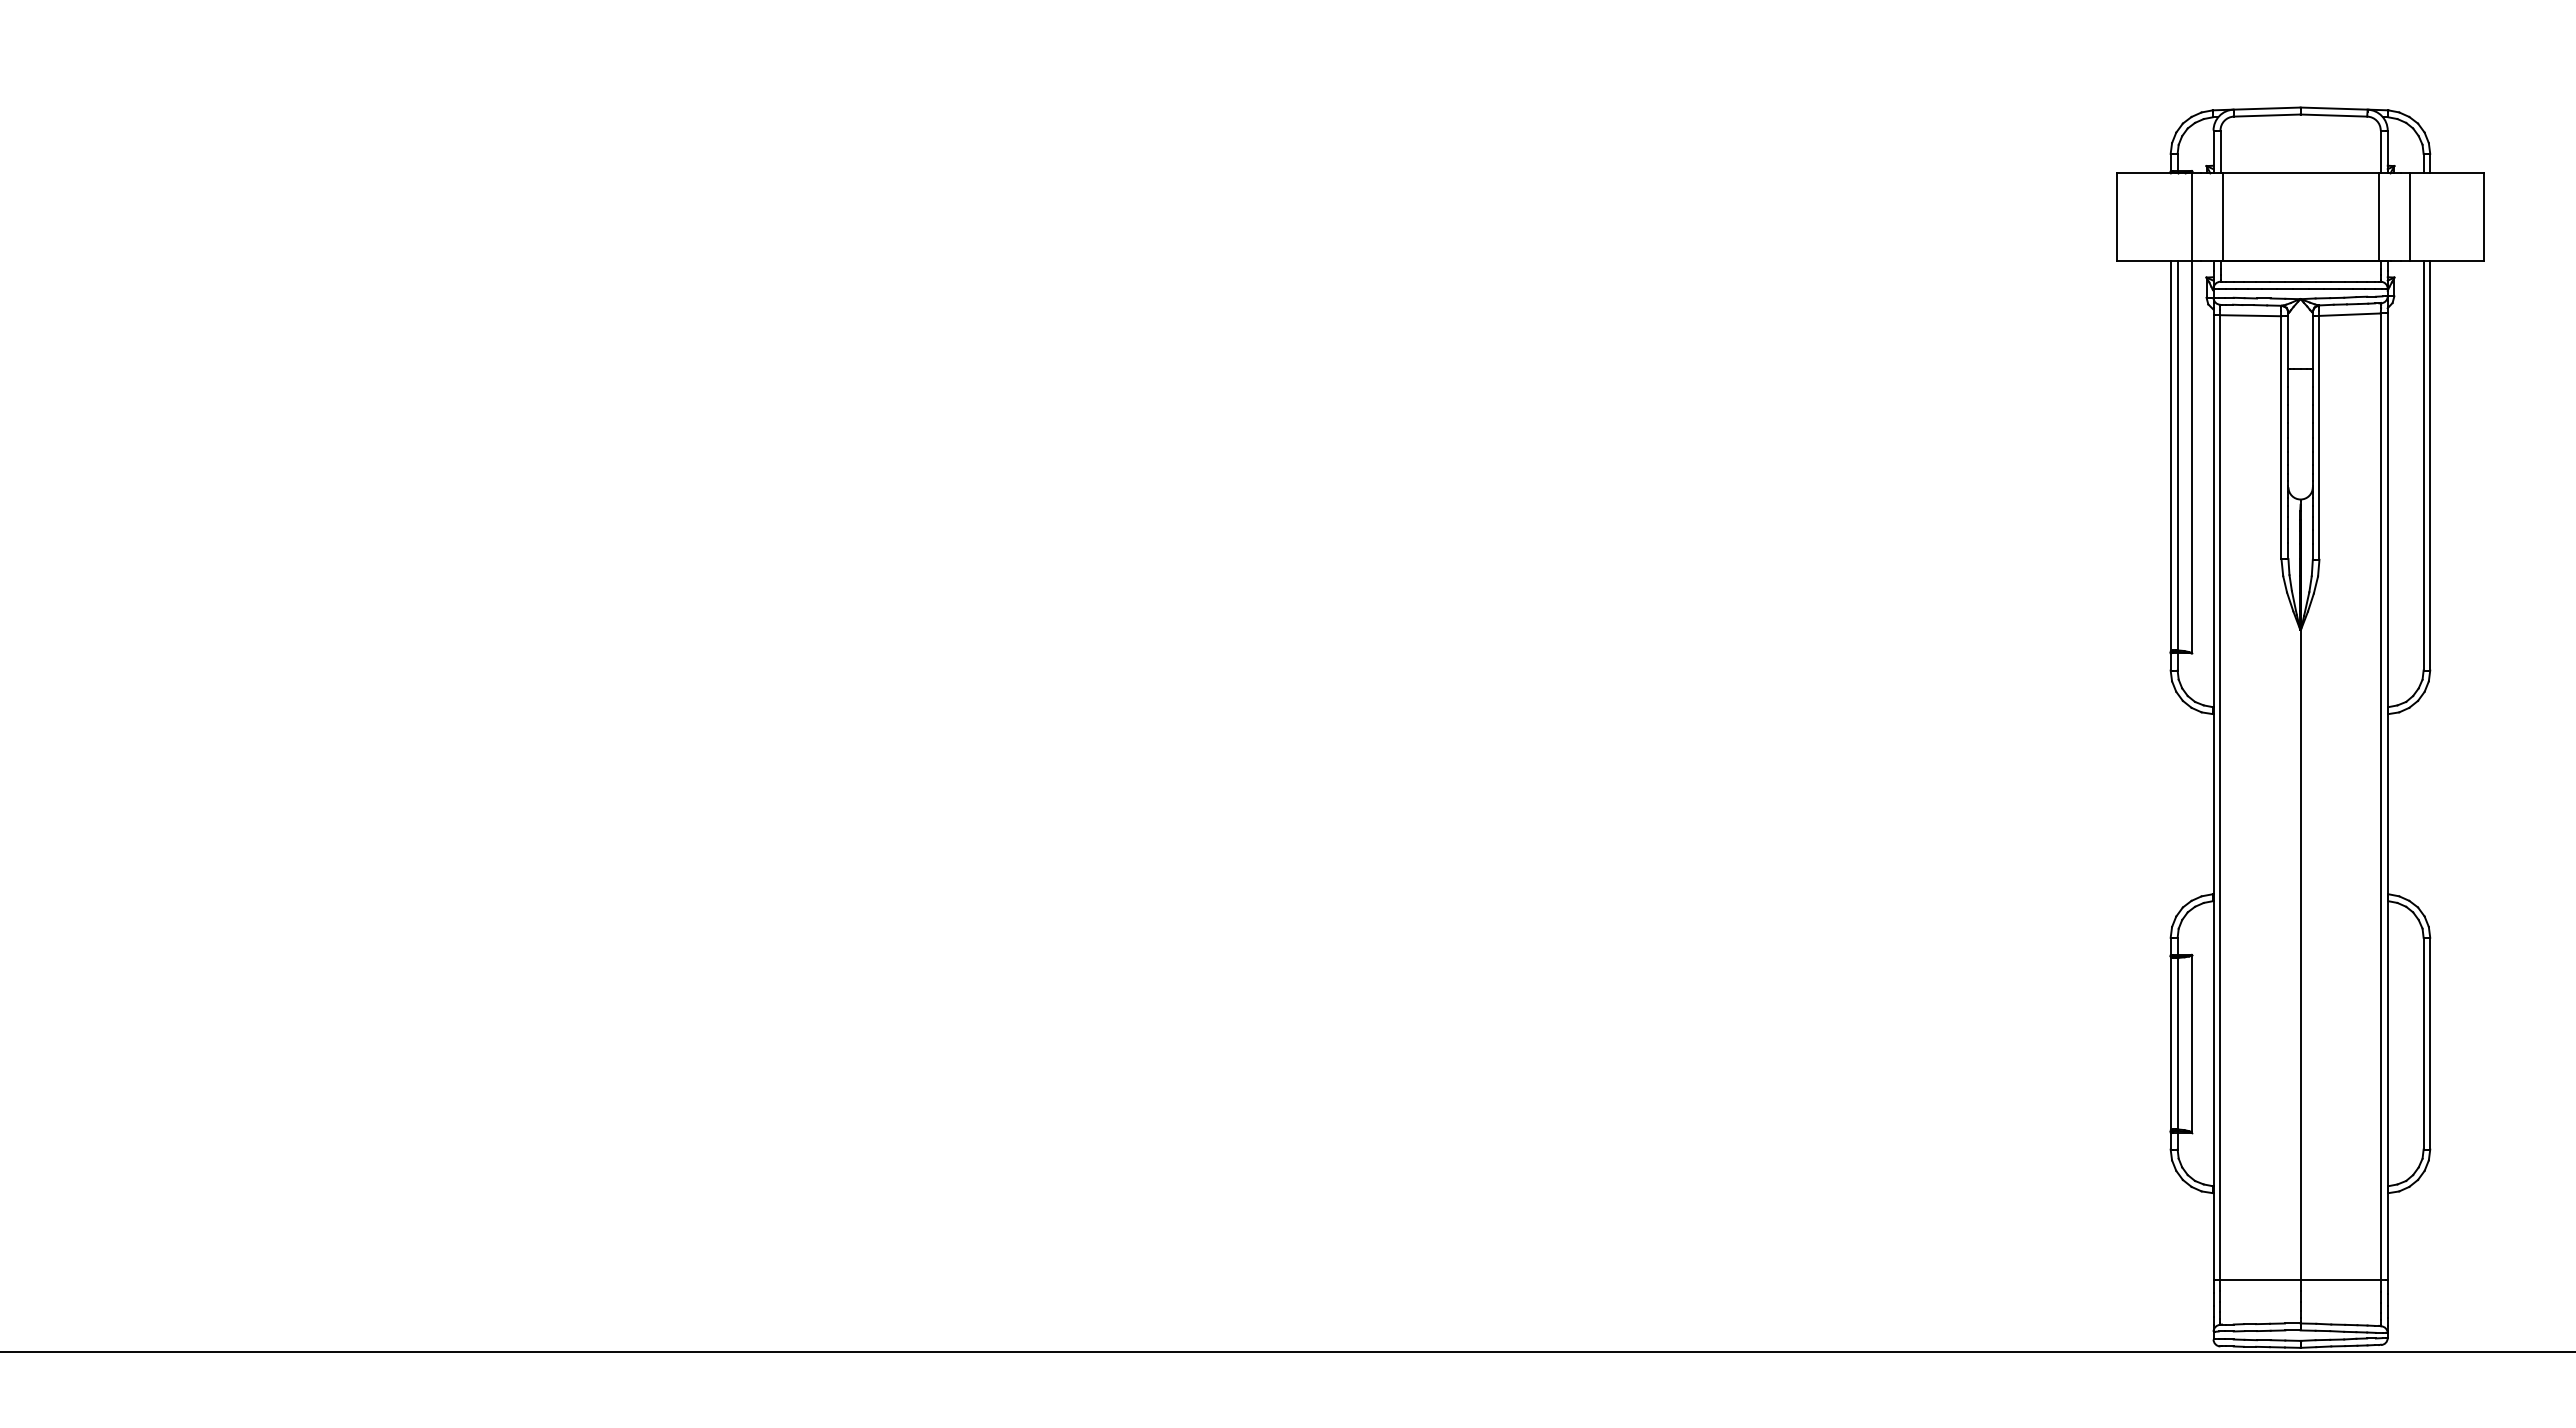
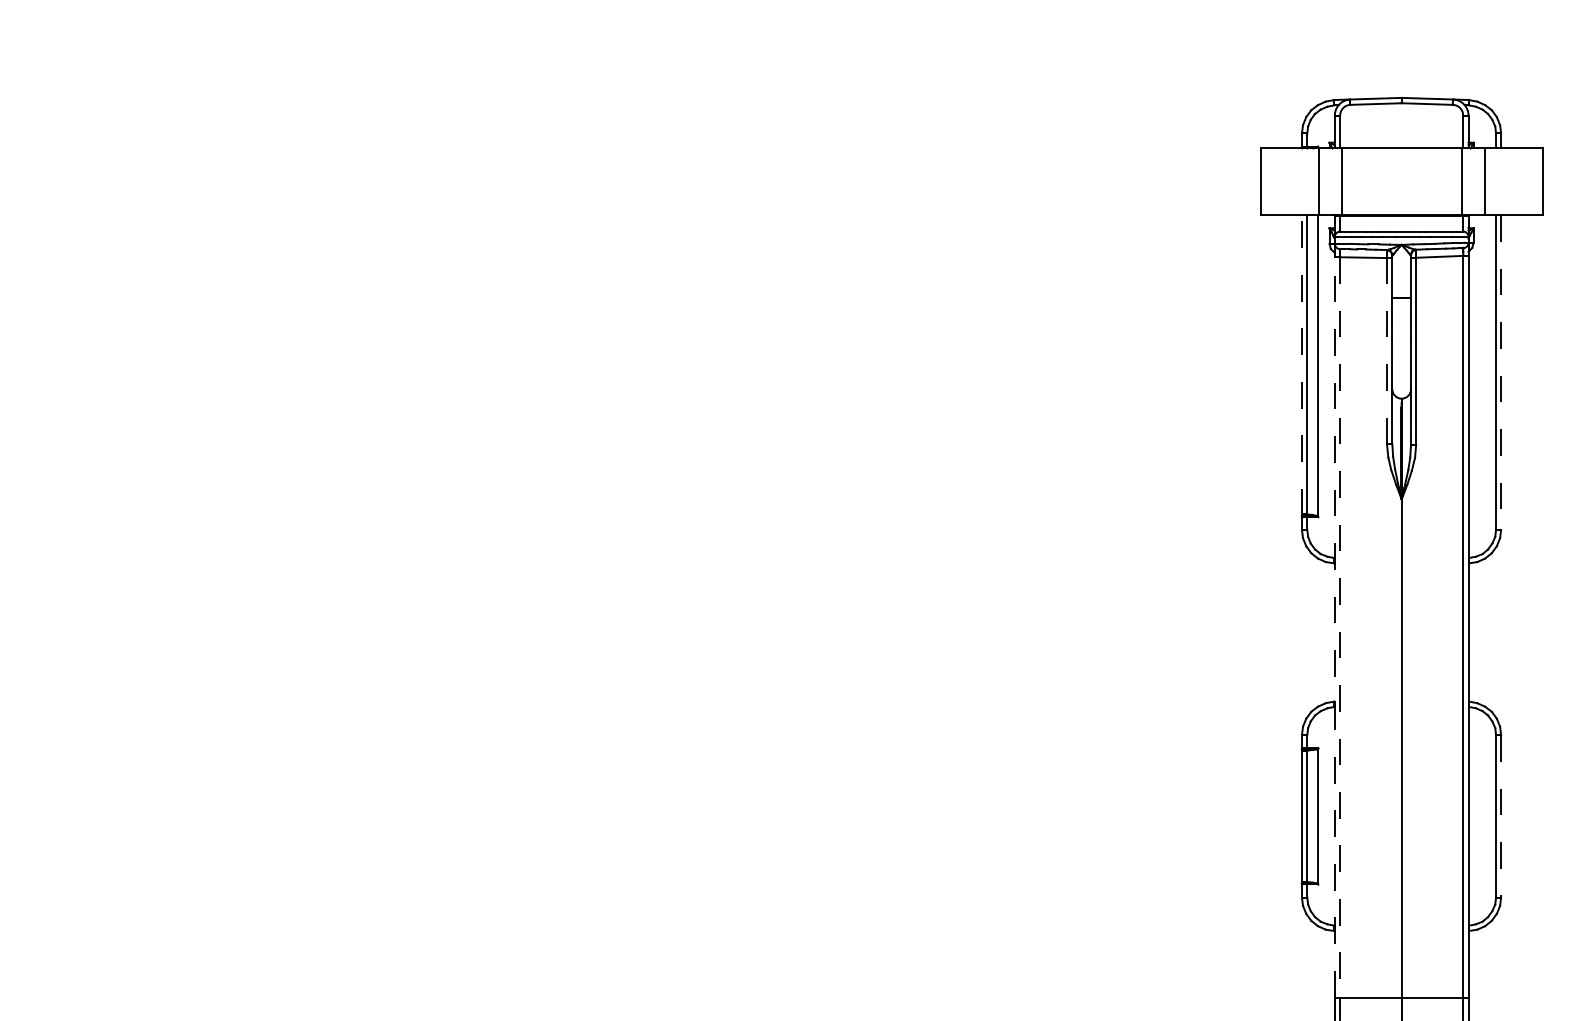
line: (2281, 437) -> (1387, 351), solid -> dashed
line: (2170, 456) -> (1301, 365), solid -> dashed
line: (2430, 466) -> (1501, 373), solid -> dashed
line: (2213, 797) -> (1334, 627), solid -> dashed
line: (2220, 798) -> (1340, 628), solid -> dashed
line: (2430, 1043) -> (1501, 816), solid -> dashed

